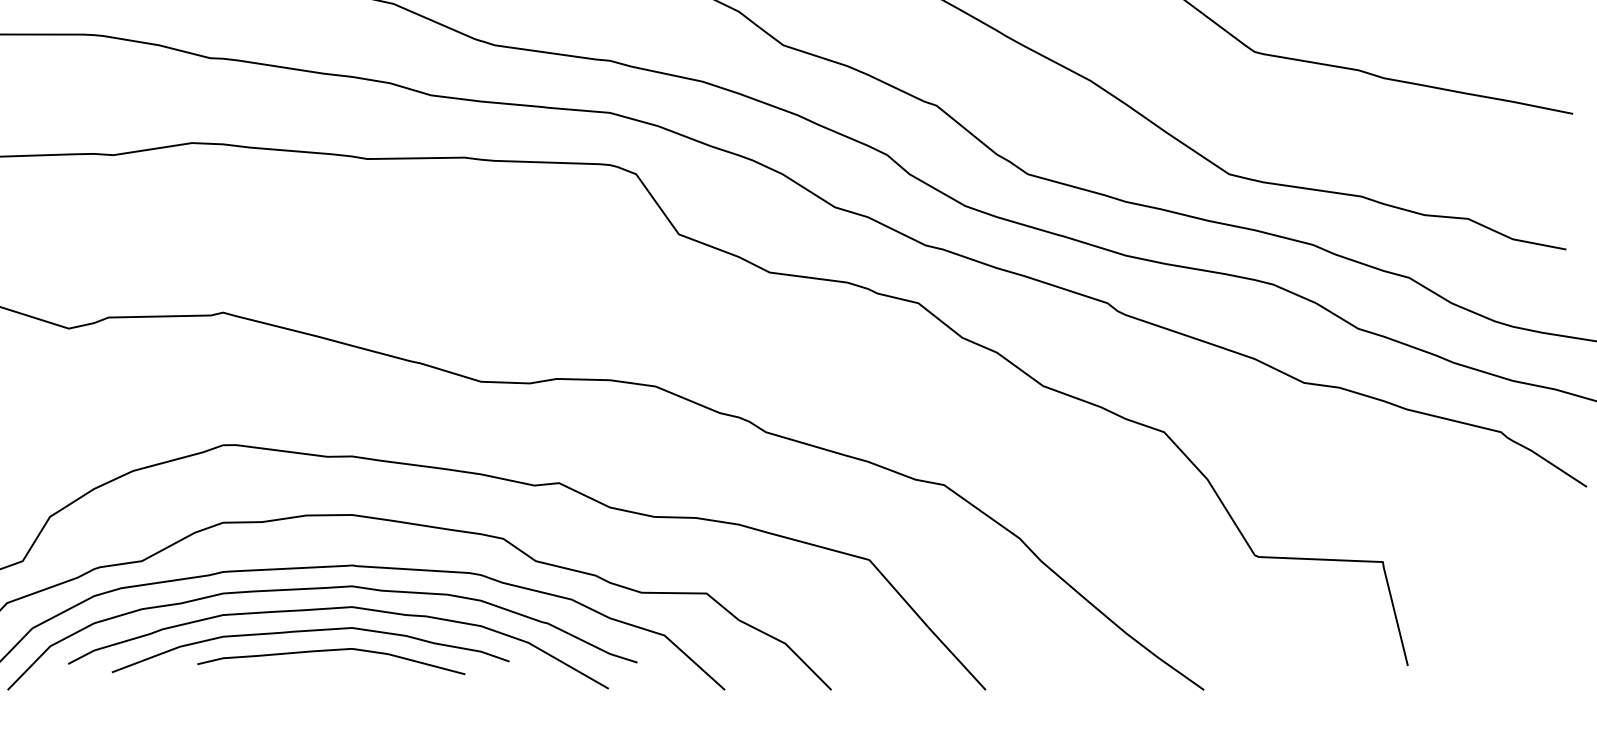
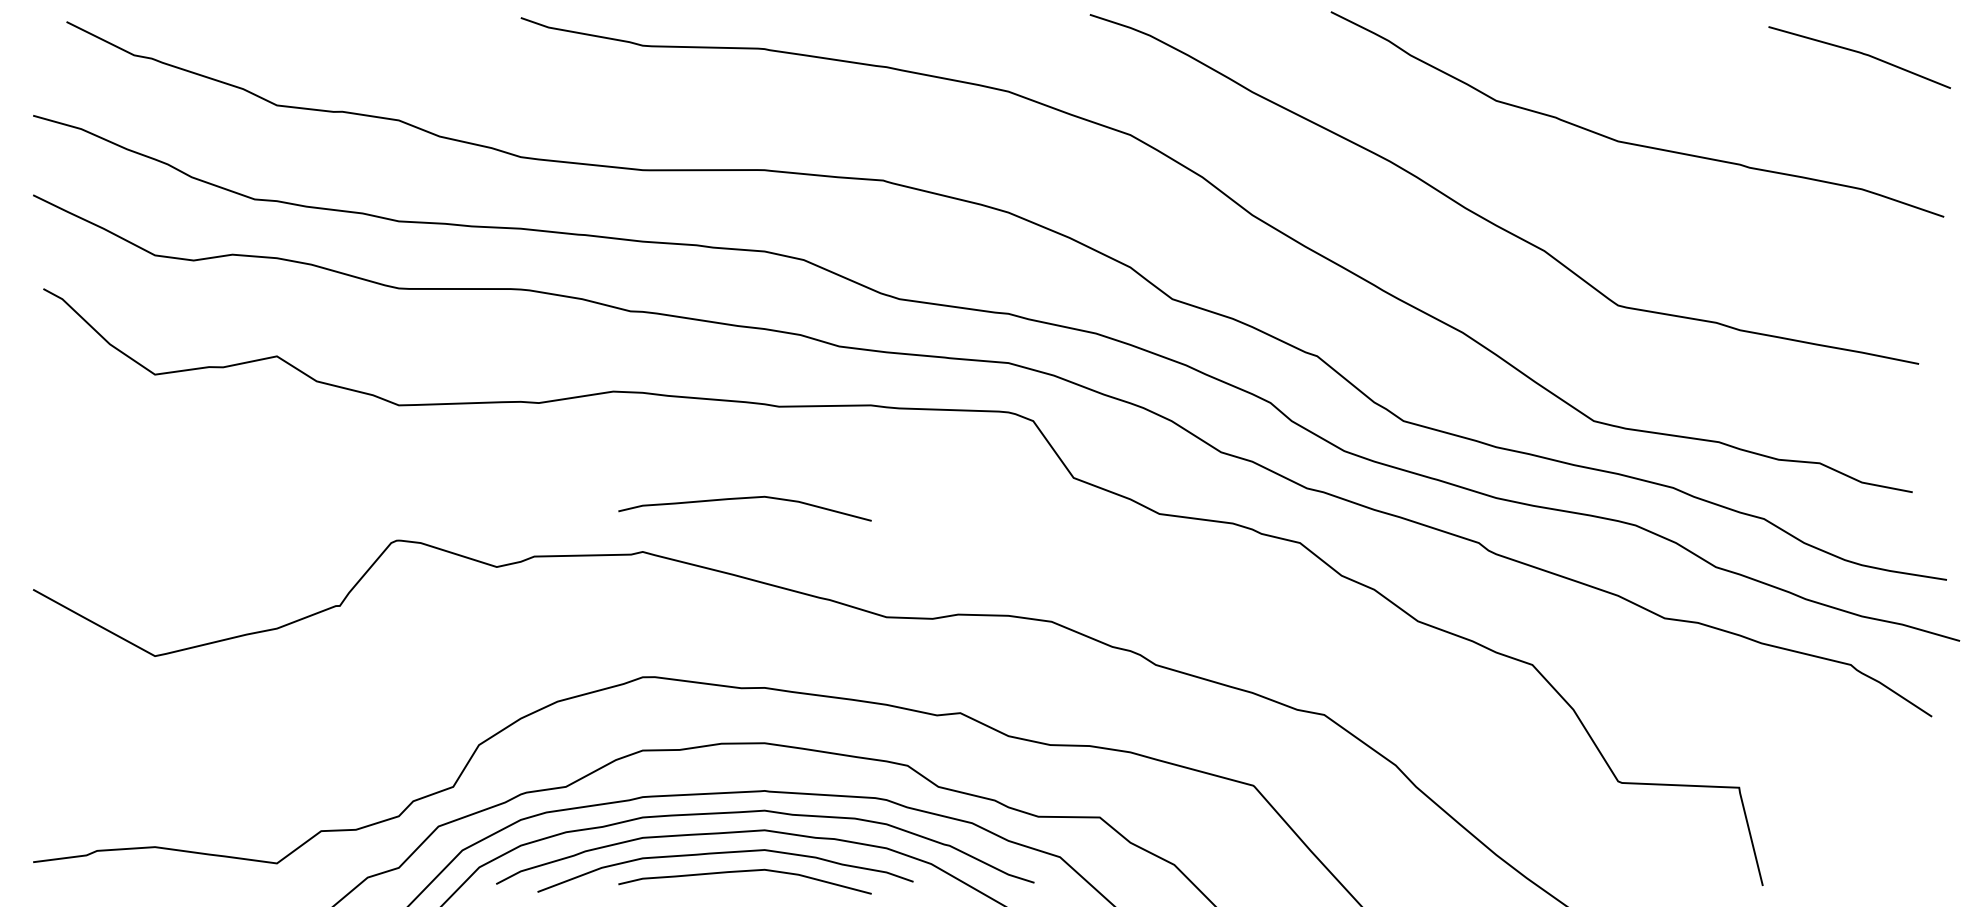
curve: (328, 257) -> (742, 499), added

